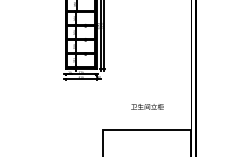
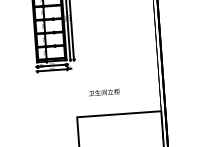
text: (147, 106) -> (104, 92), moved

